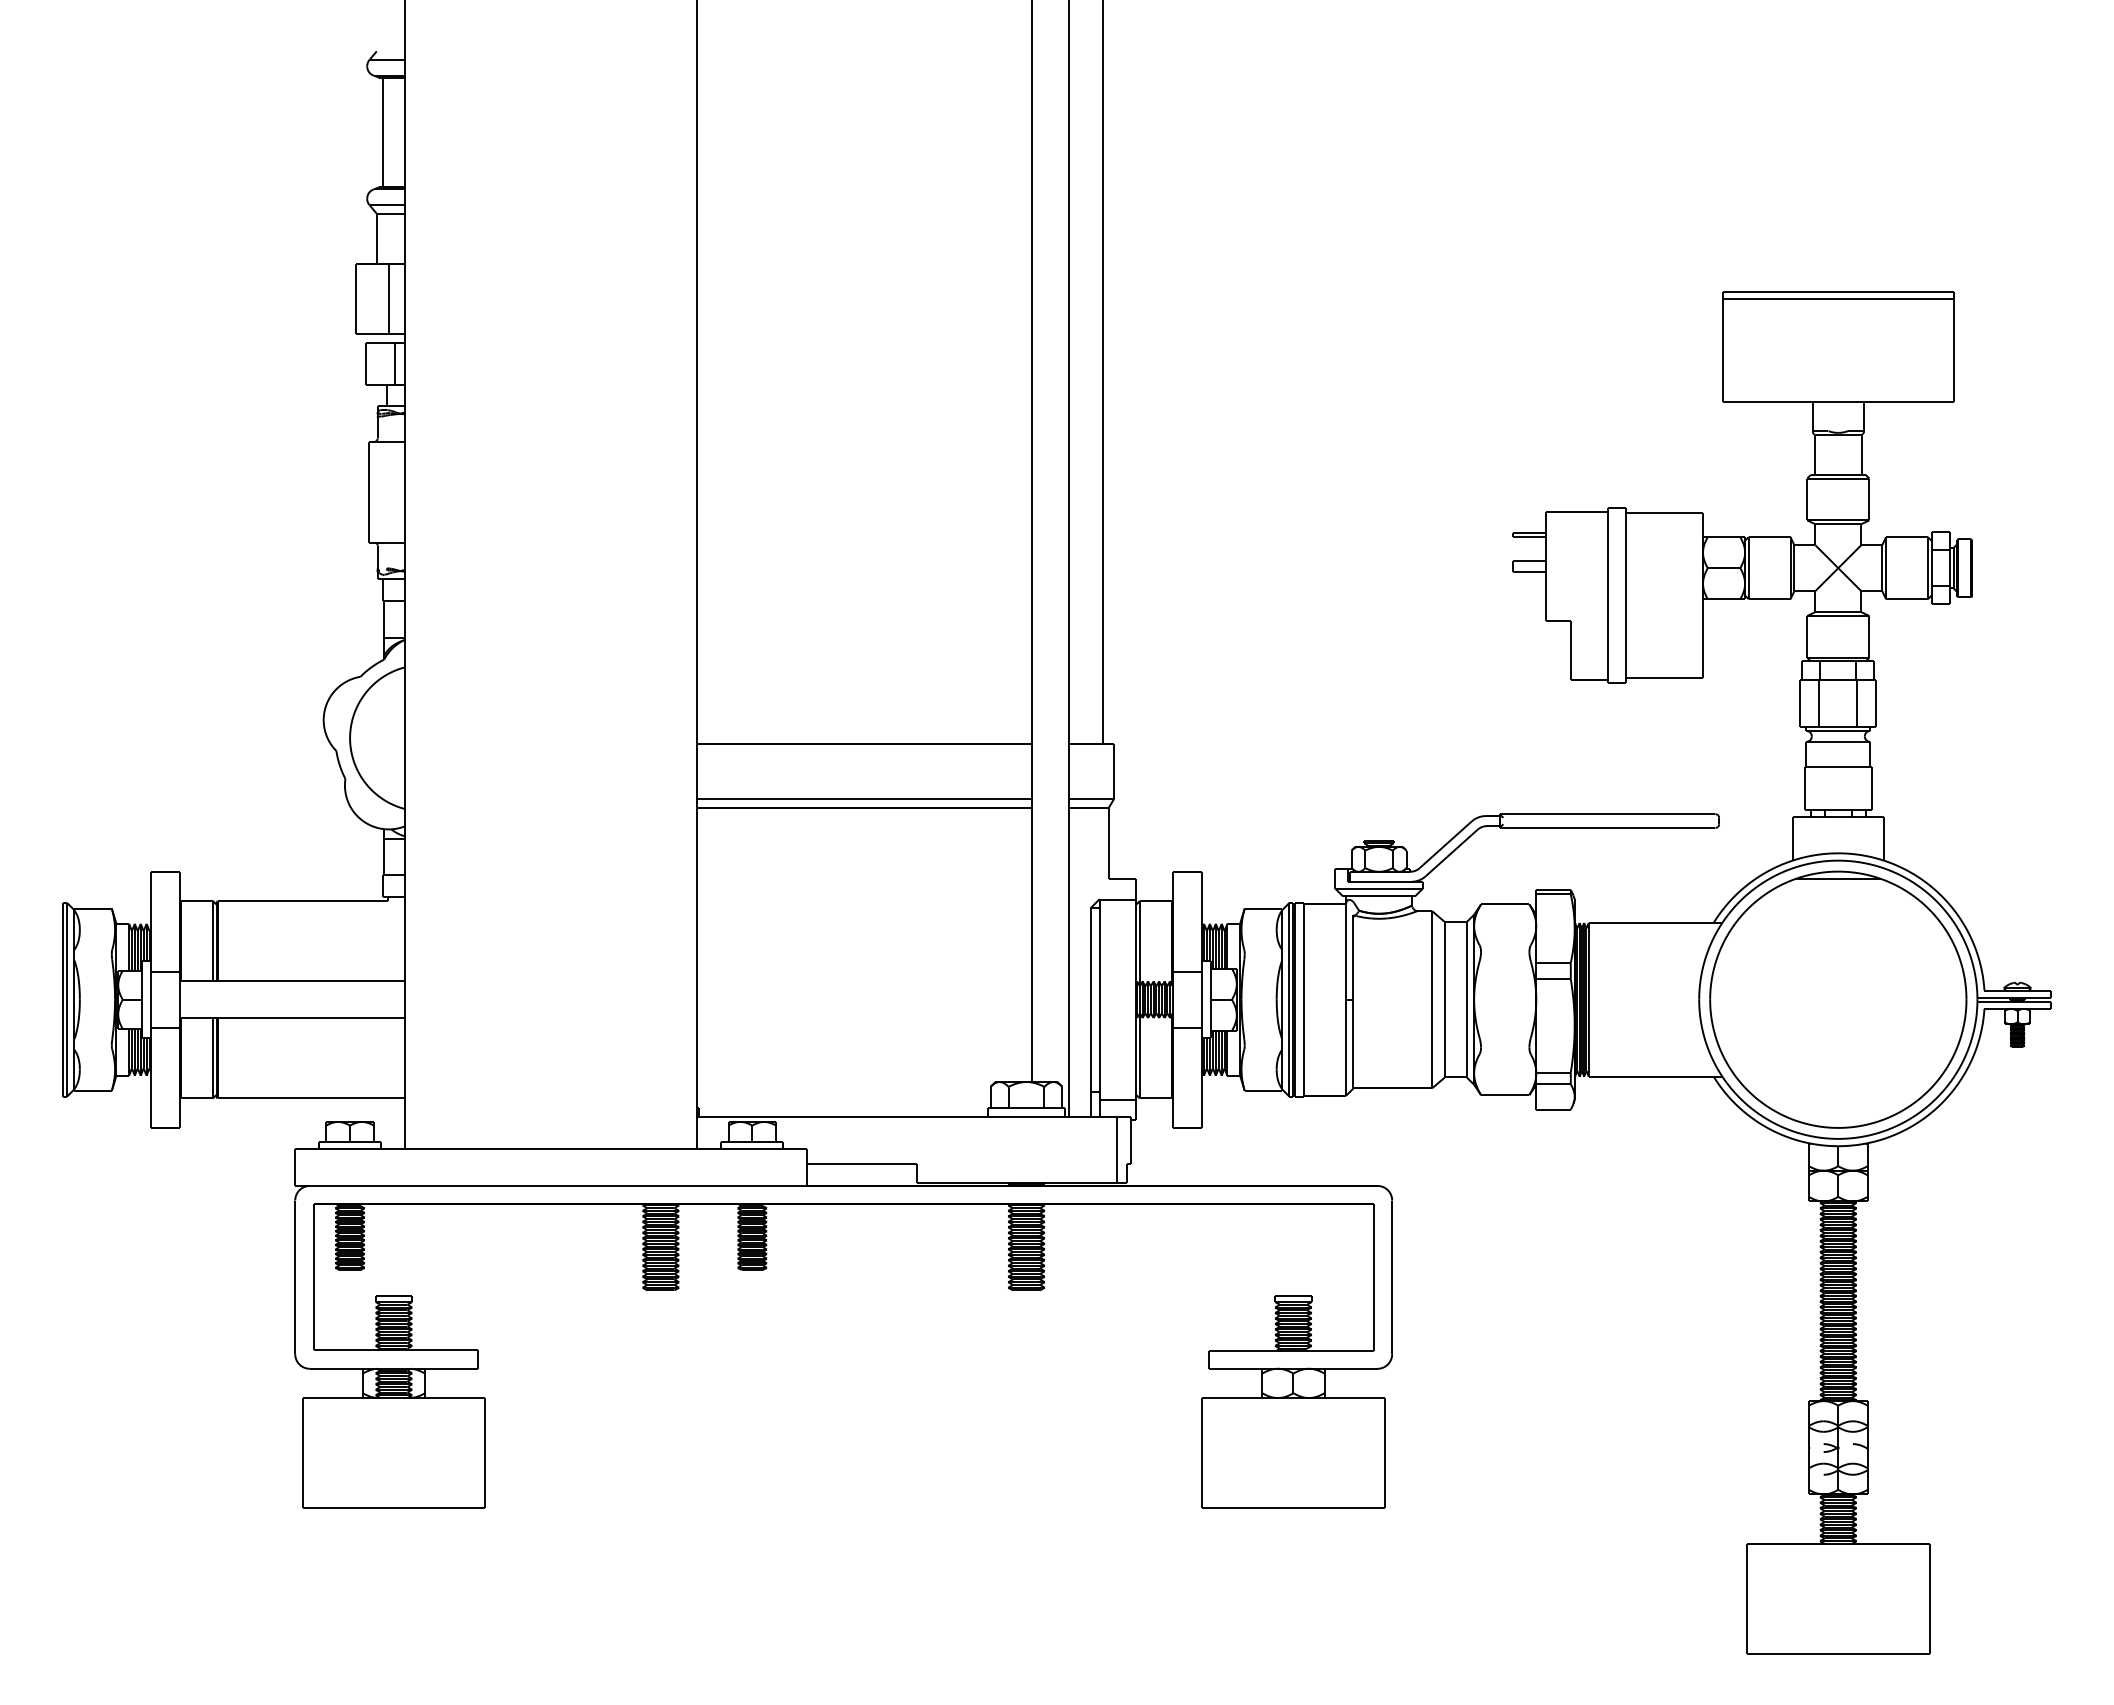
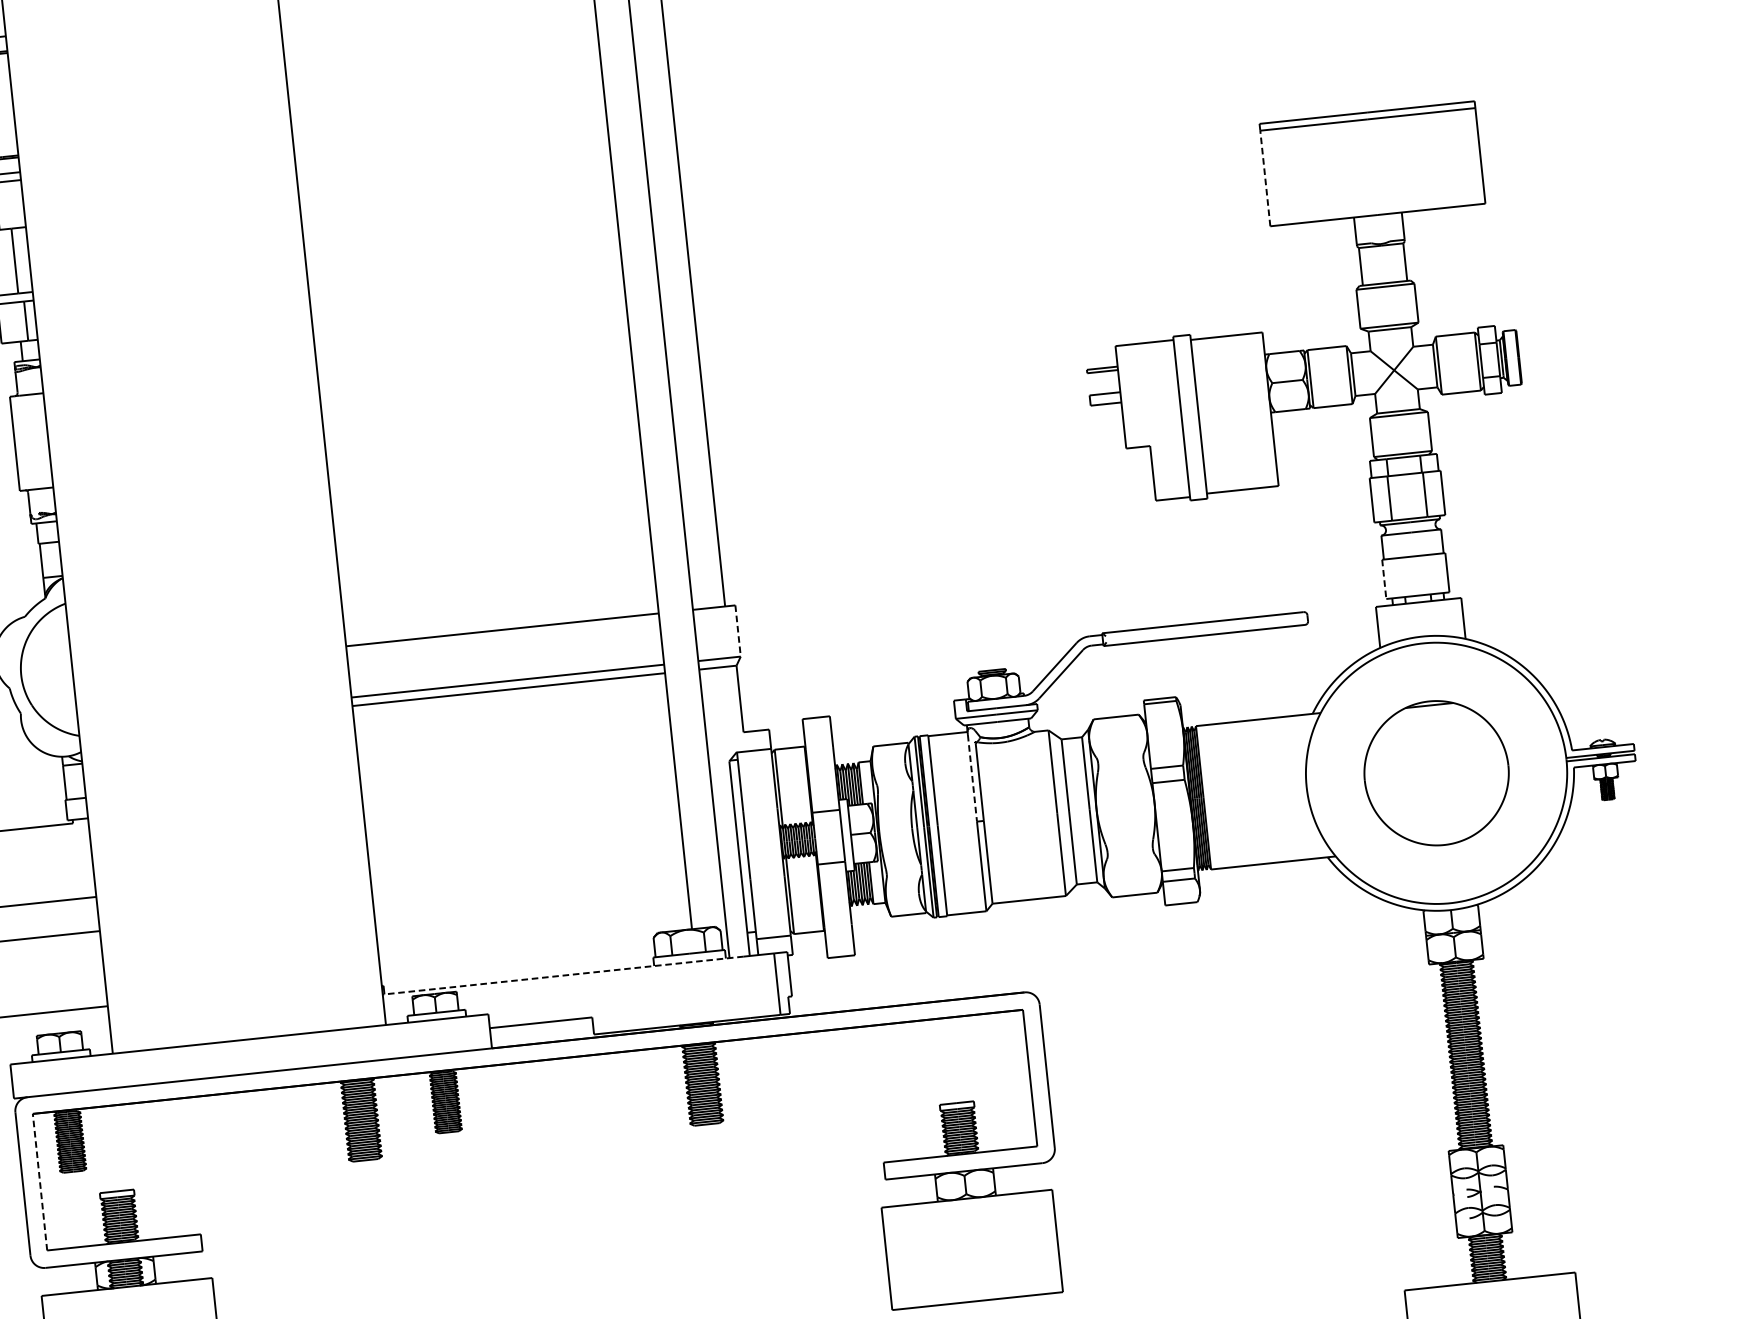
line: (1723, 350) -> (1265, 178), solid -> dashed
line: (1114, 771) -> (738, 631), solid -> dashed
line: (1804, 788) -> (1384, 579), solid -> dashed
line: (1346, 953) -> (972, 778), solid -> dashed
part: (1838, 999) -> (1436, 773), size x0.6
line: (890, 1116) -> (563, 975), solid -> dashed
line: (313, 1276) -> (39, 1181), solid -> dashed

